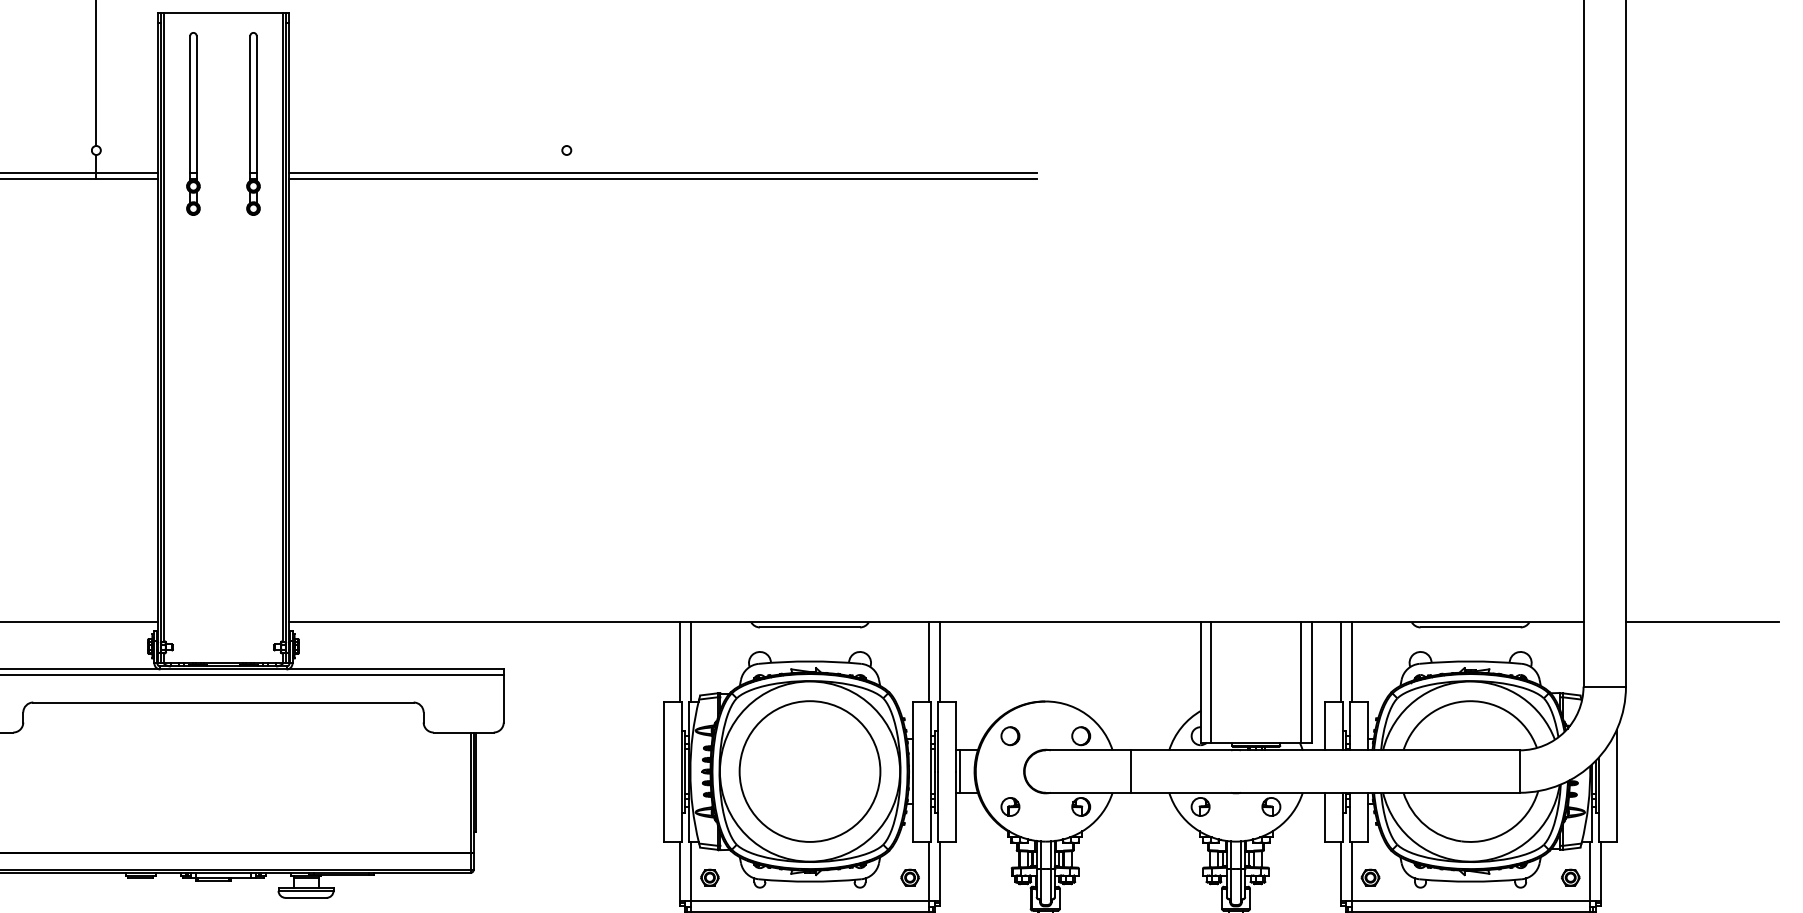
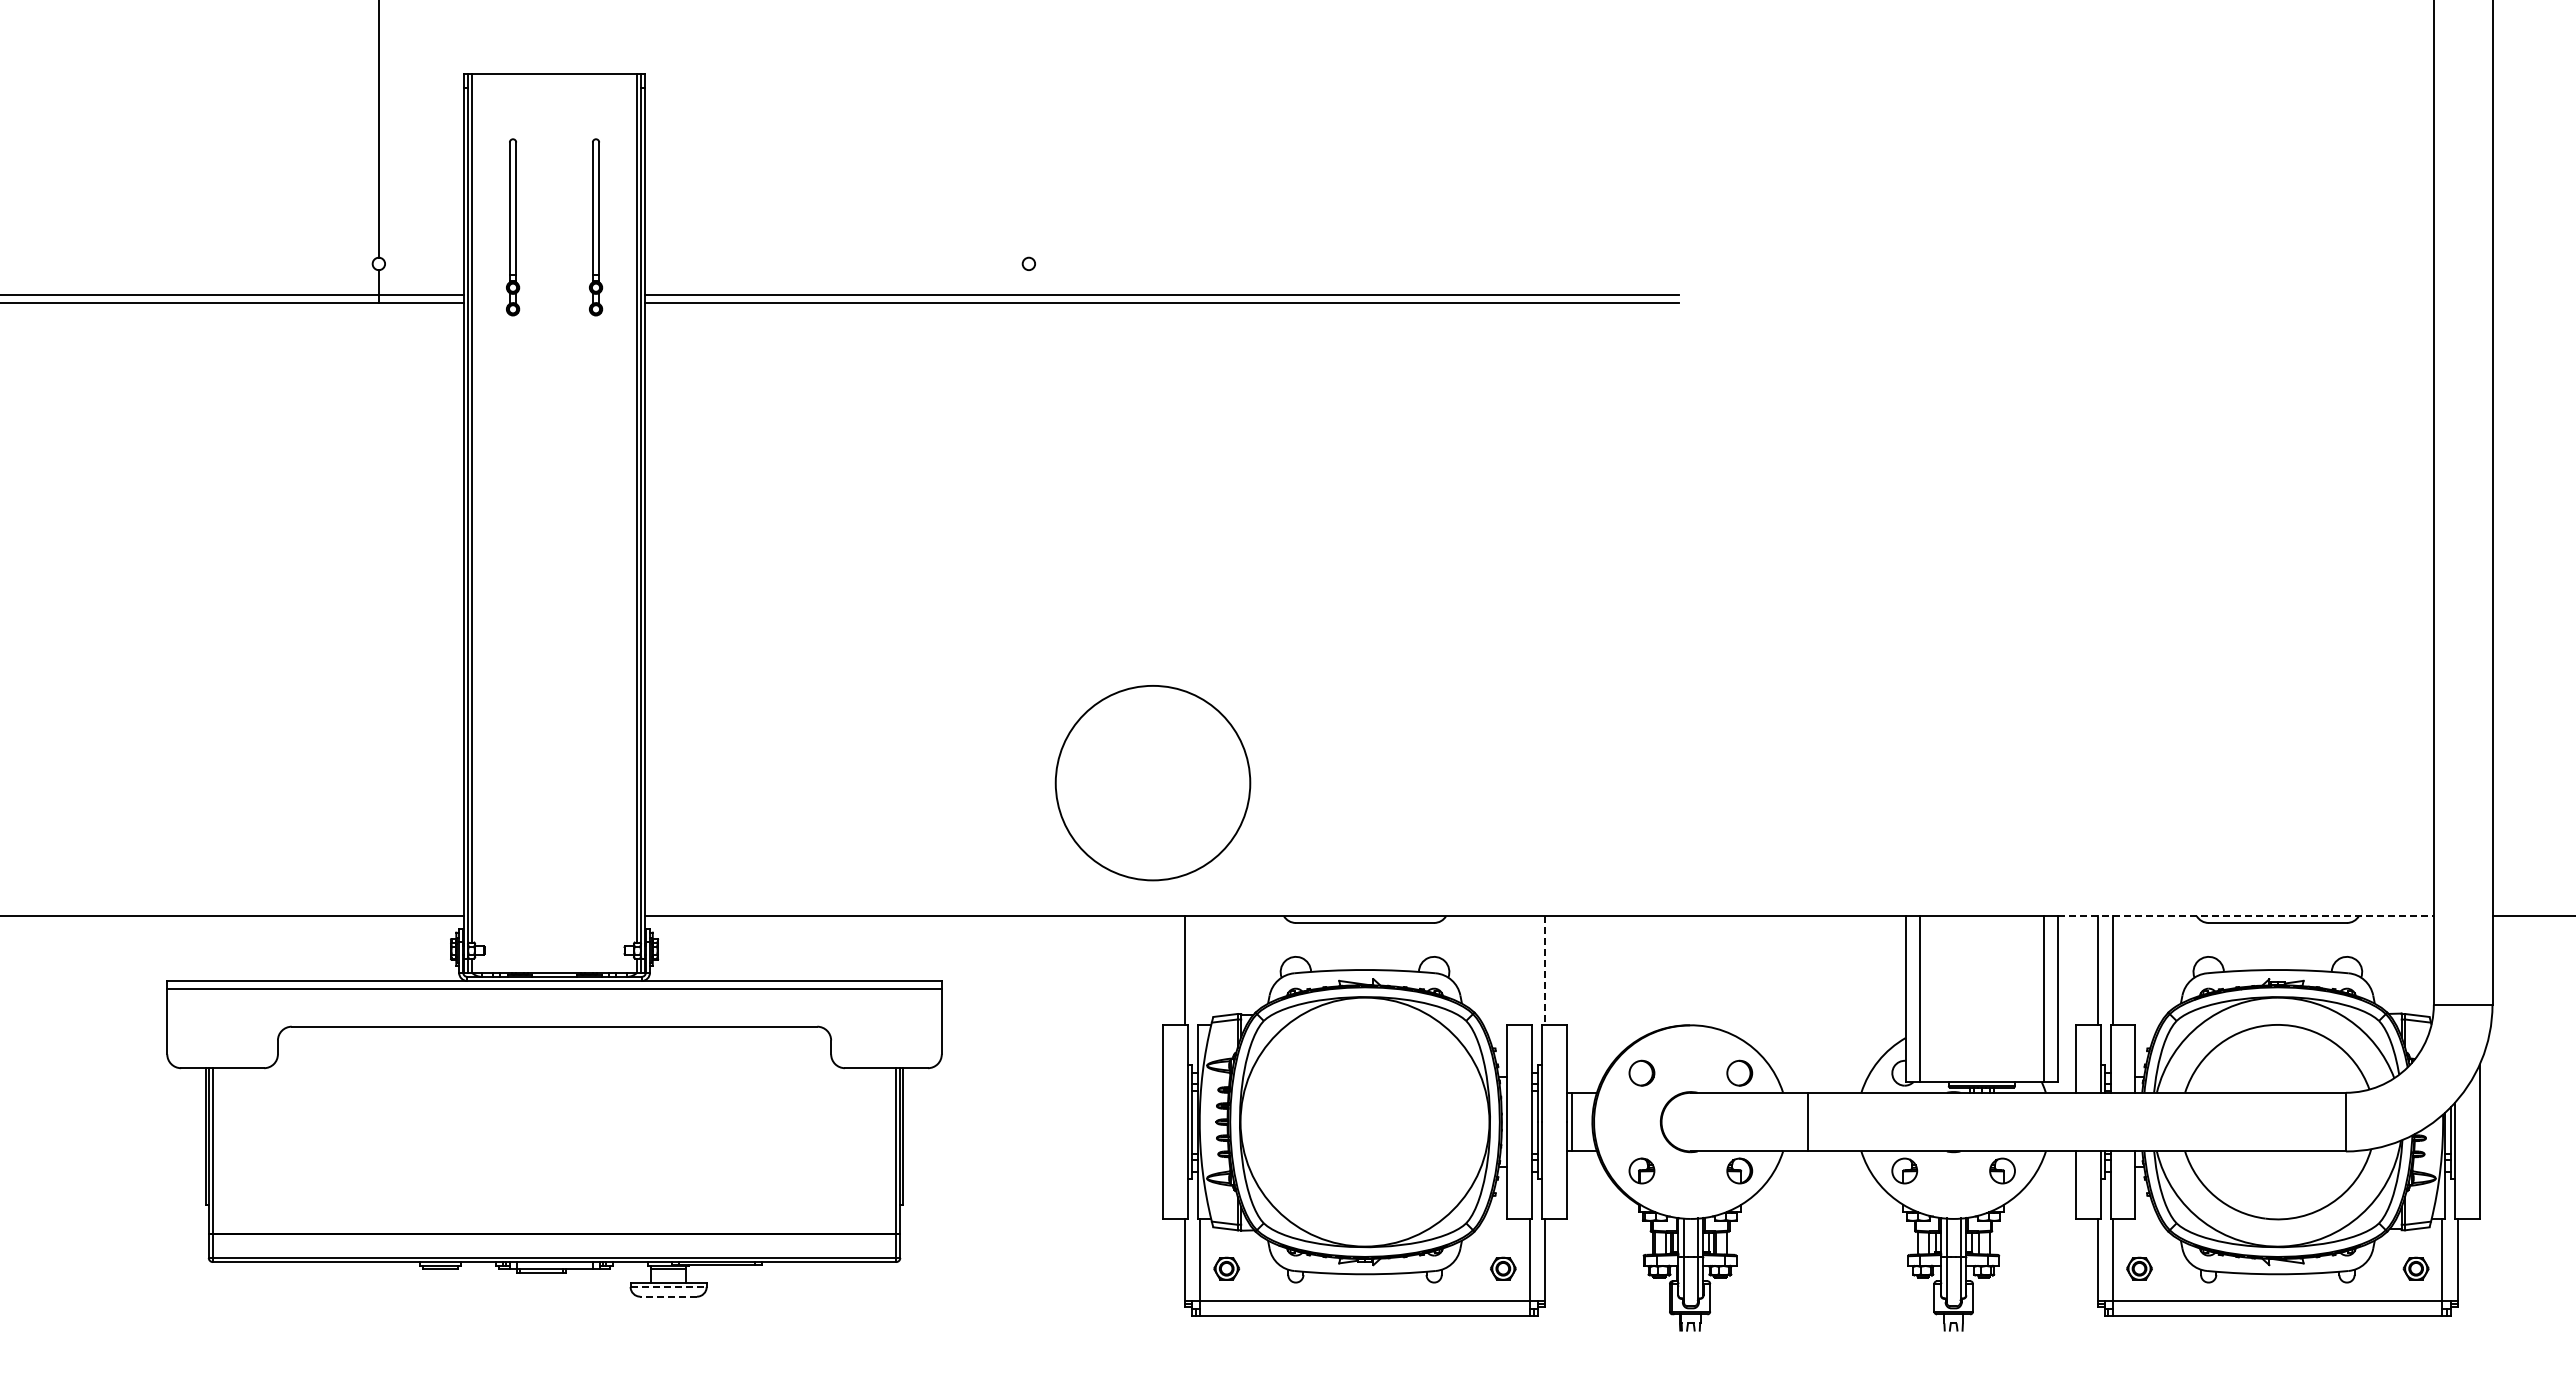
part: (193, 124) -> (512, 227), size x0.7
part: (253, 124) -> (595, 227), size x0.7
line: (1447, 622) -> (2245, 916), solid -> dashed
line: (690, 661) -> (1200, 970), removed
line: (929, 661) -> (1529, 970), removed
line: (939, 661) -> (1544, 970), solid -> dashed
circle: (809, 771) -> (1152, 783), moved
line: (306, 891) -> (669, 1287), solid -> dashed
line: (305, 897) -> (668, 1296), solid -> dashed

